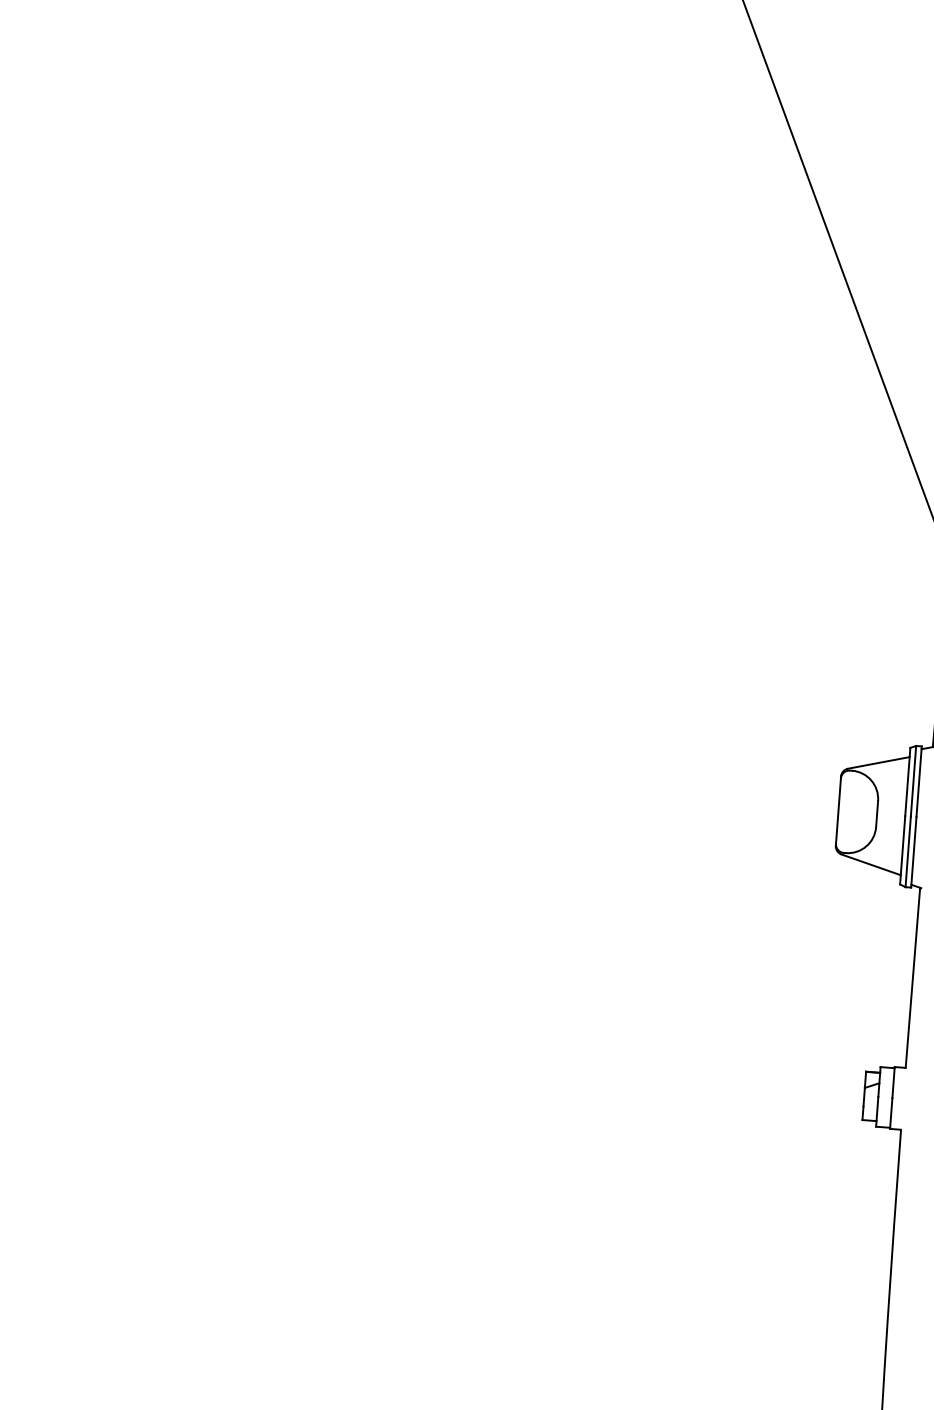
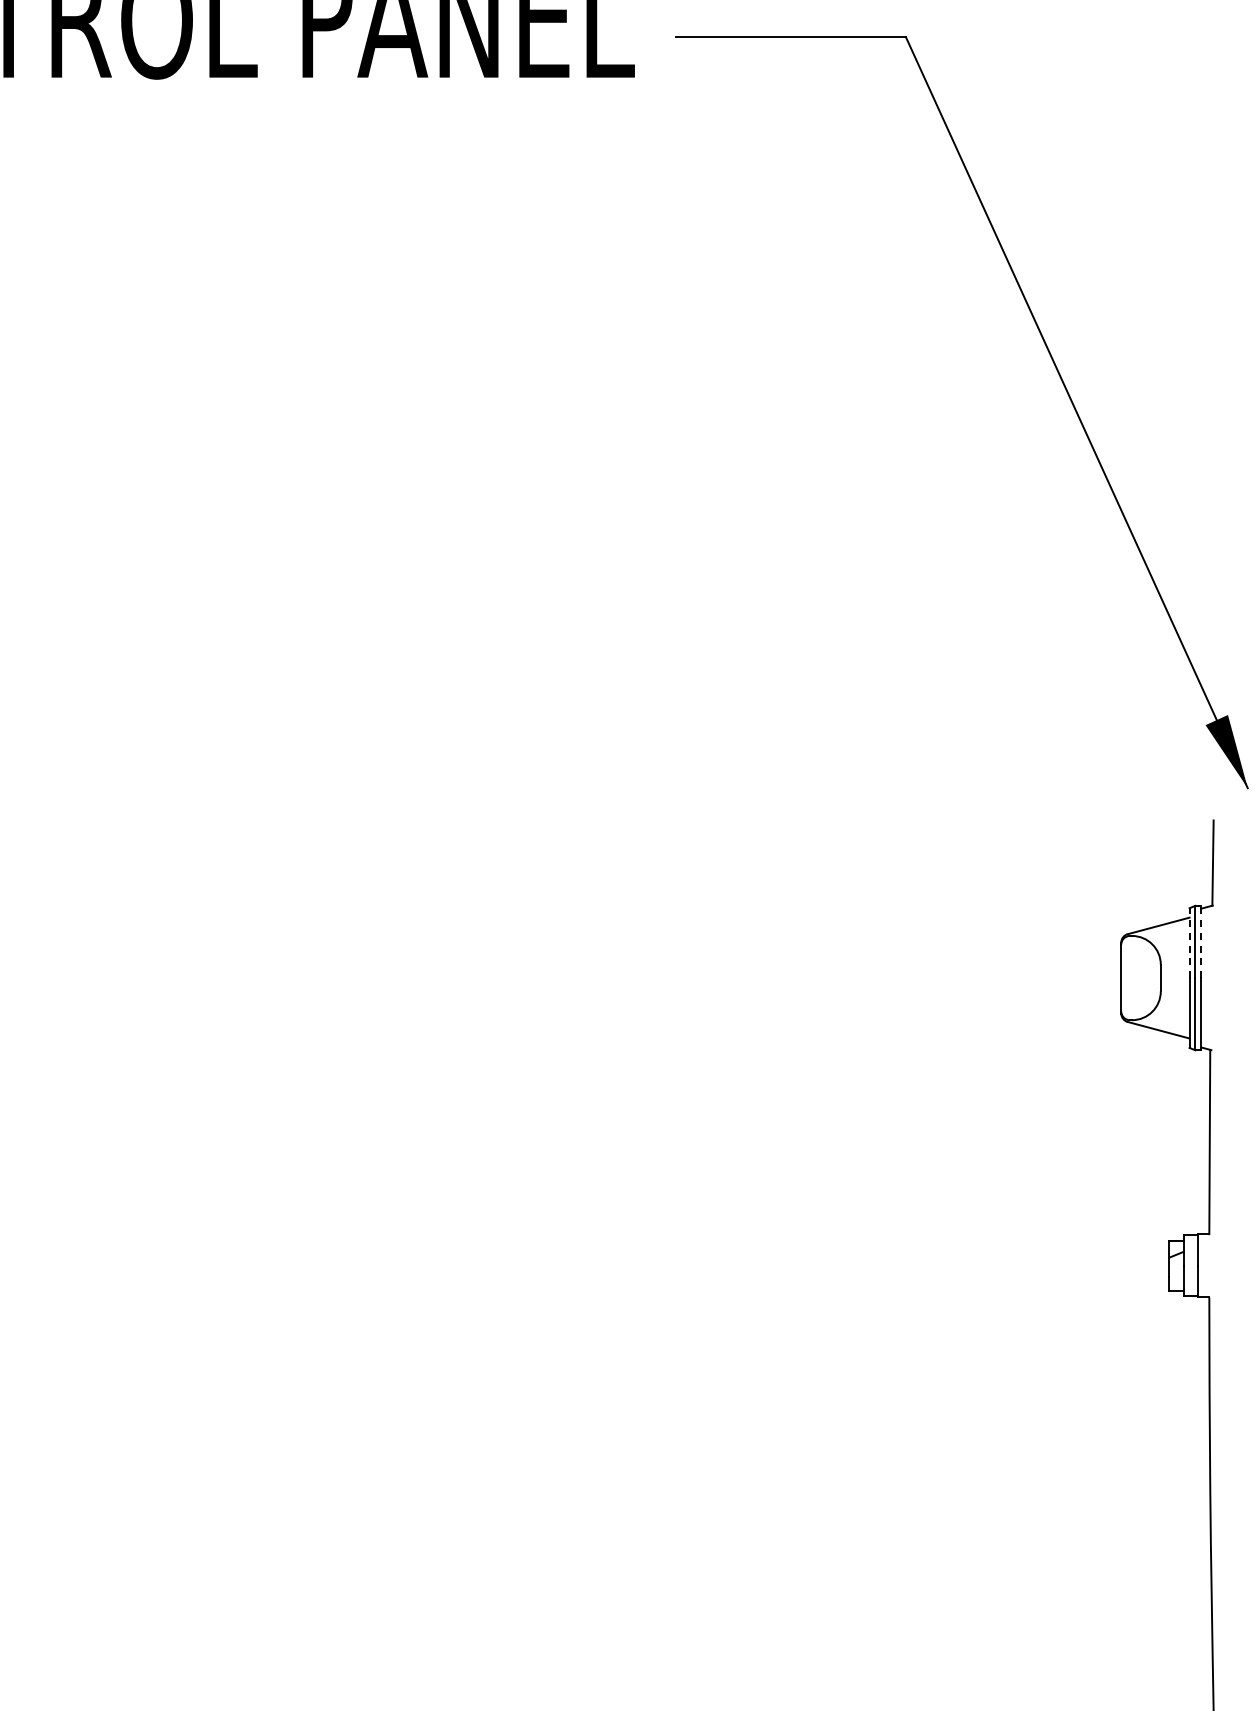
line: (919, 781) -> (1201, 941), solid -> dashed
line: (907, 782) -> (1189, 943), solid -> dashed

